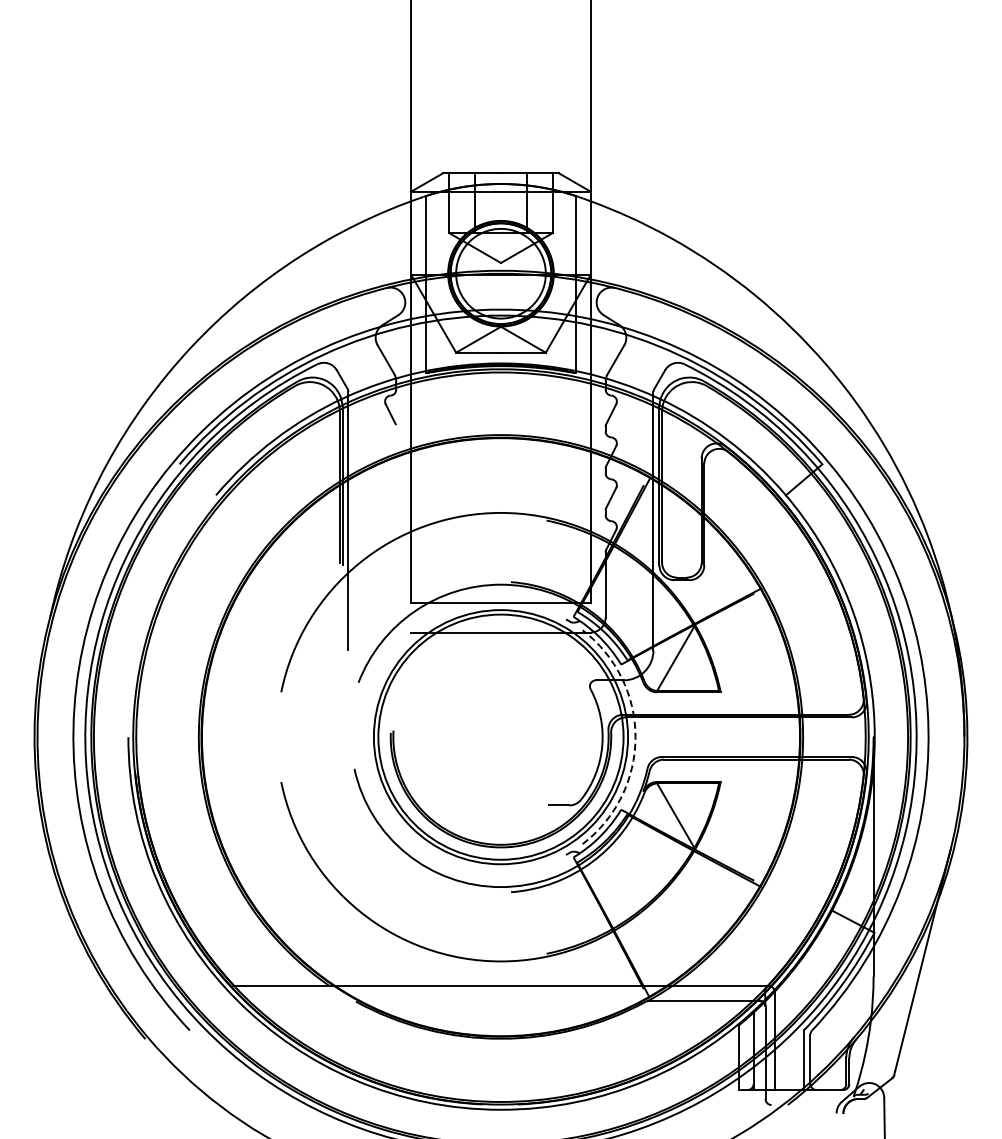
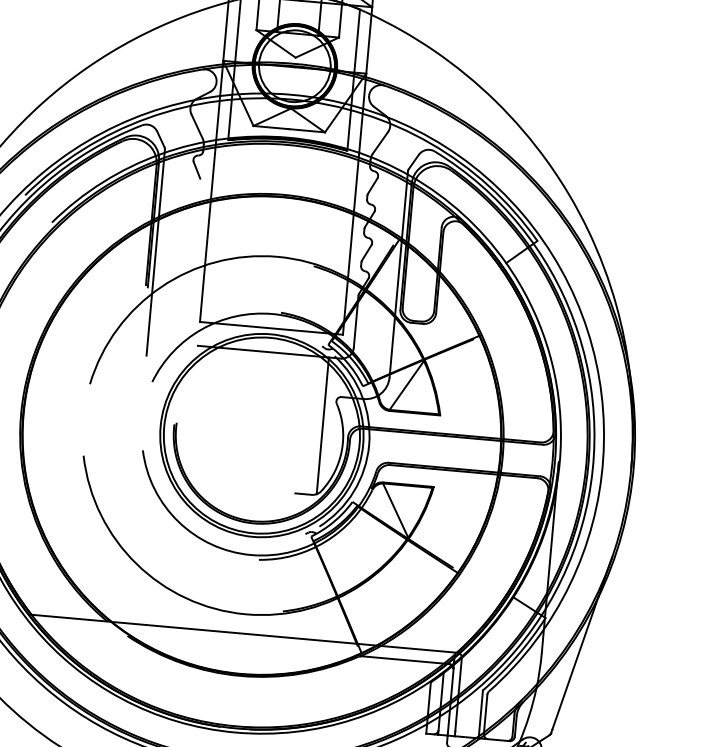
line: (575, 718) -> (322, 425), added
arc: (635, 737) -> (369, 445), dashed -> solid

